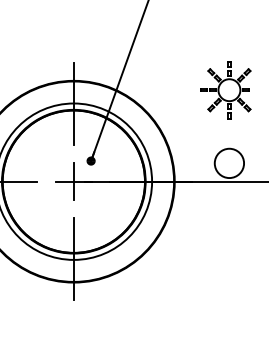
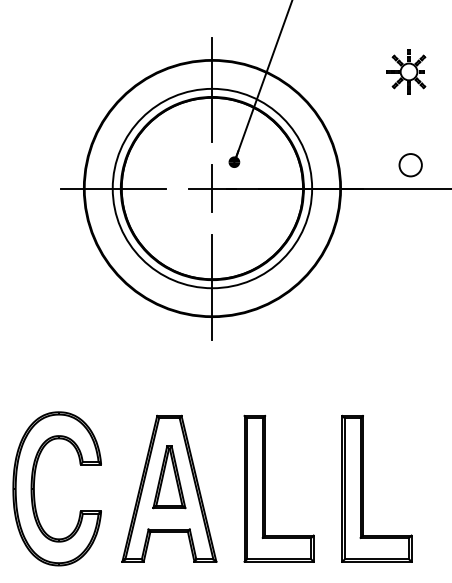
part: (226, 89) -> (406, 71), size x0.6
circle: (229, 162) -> (410, 164), size x0.6

